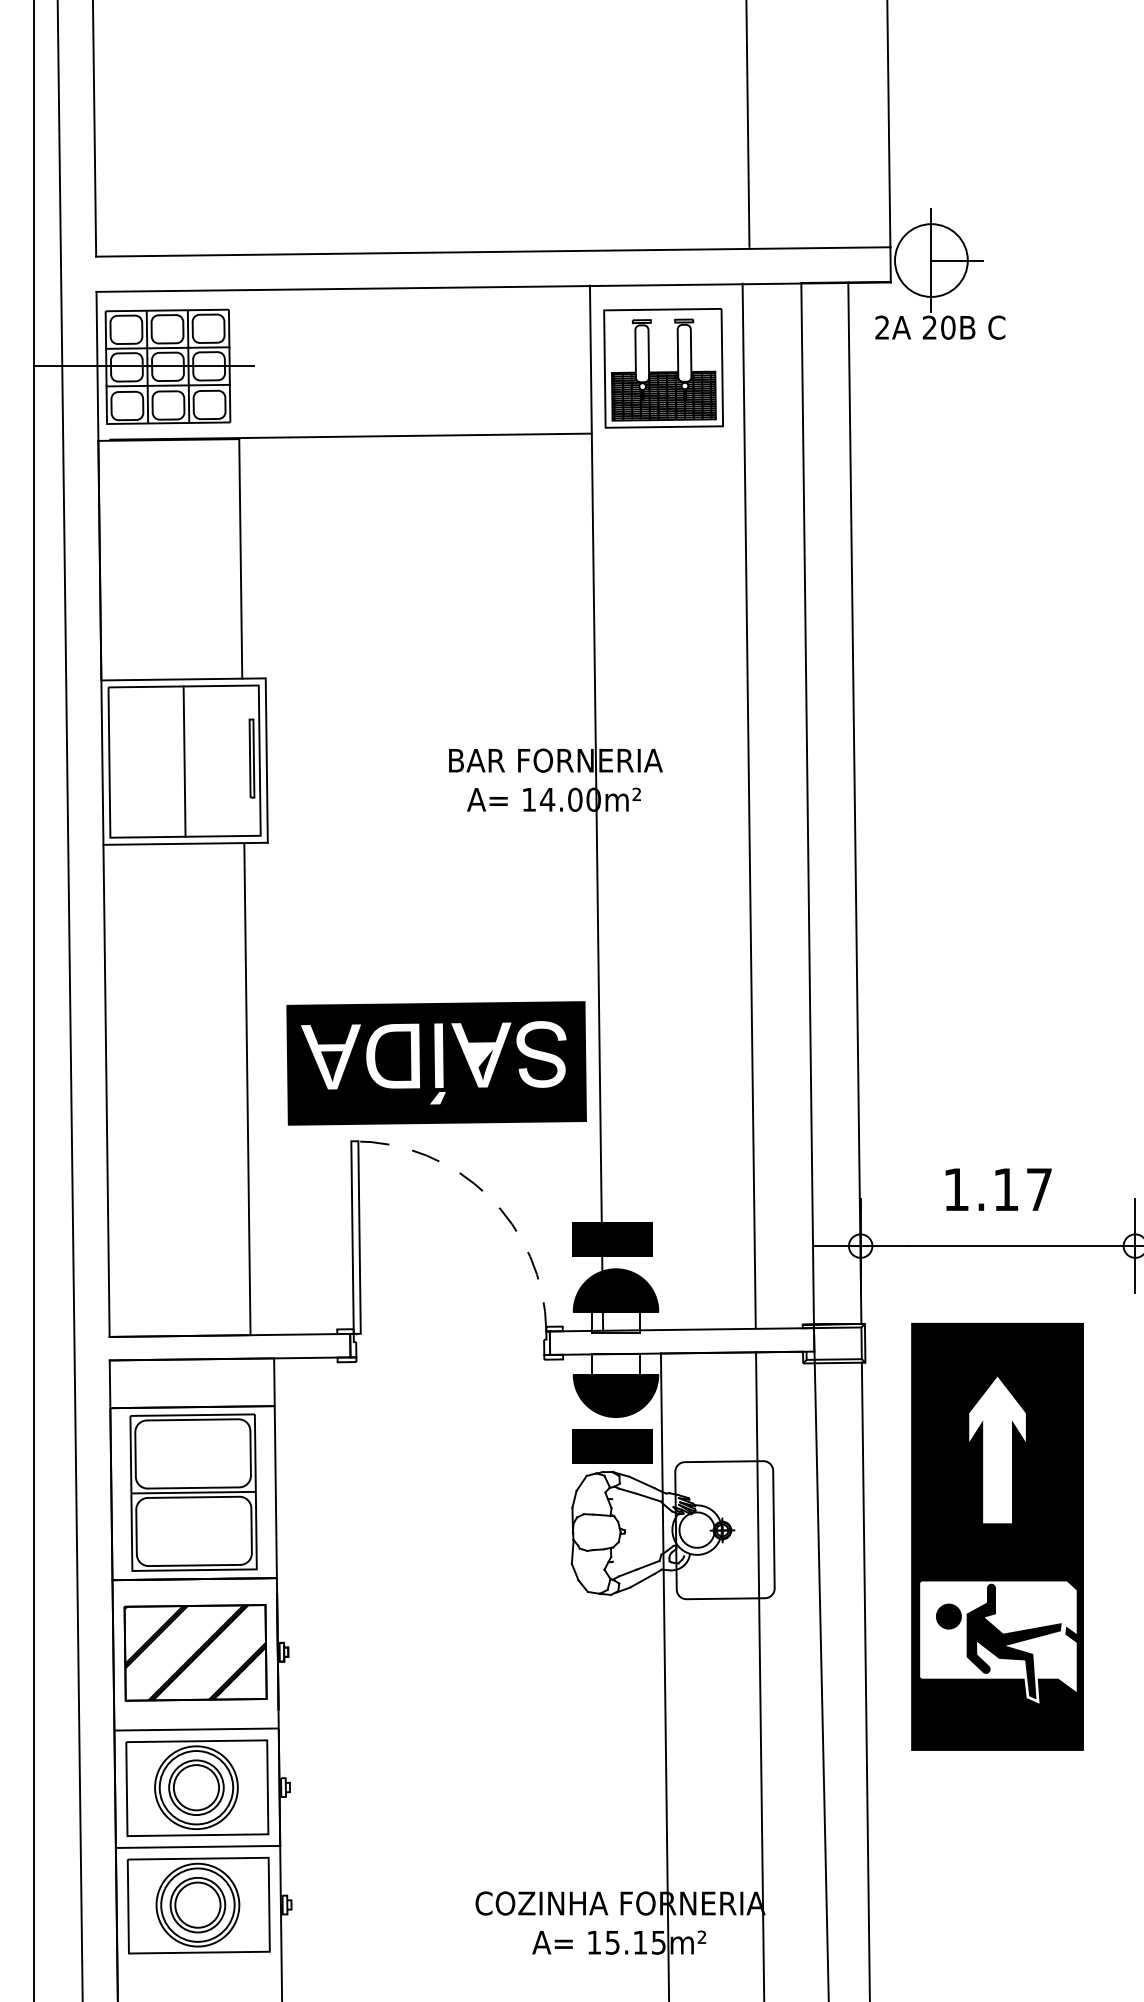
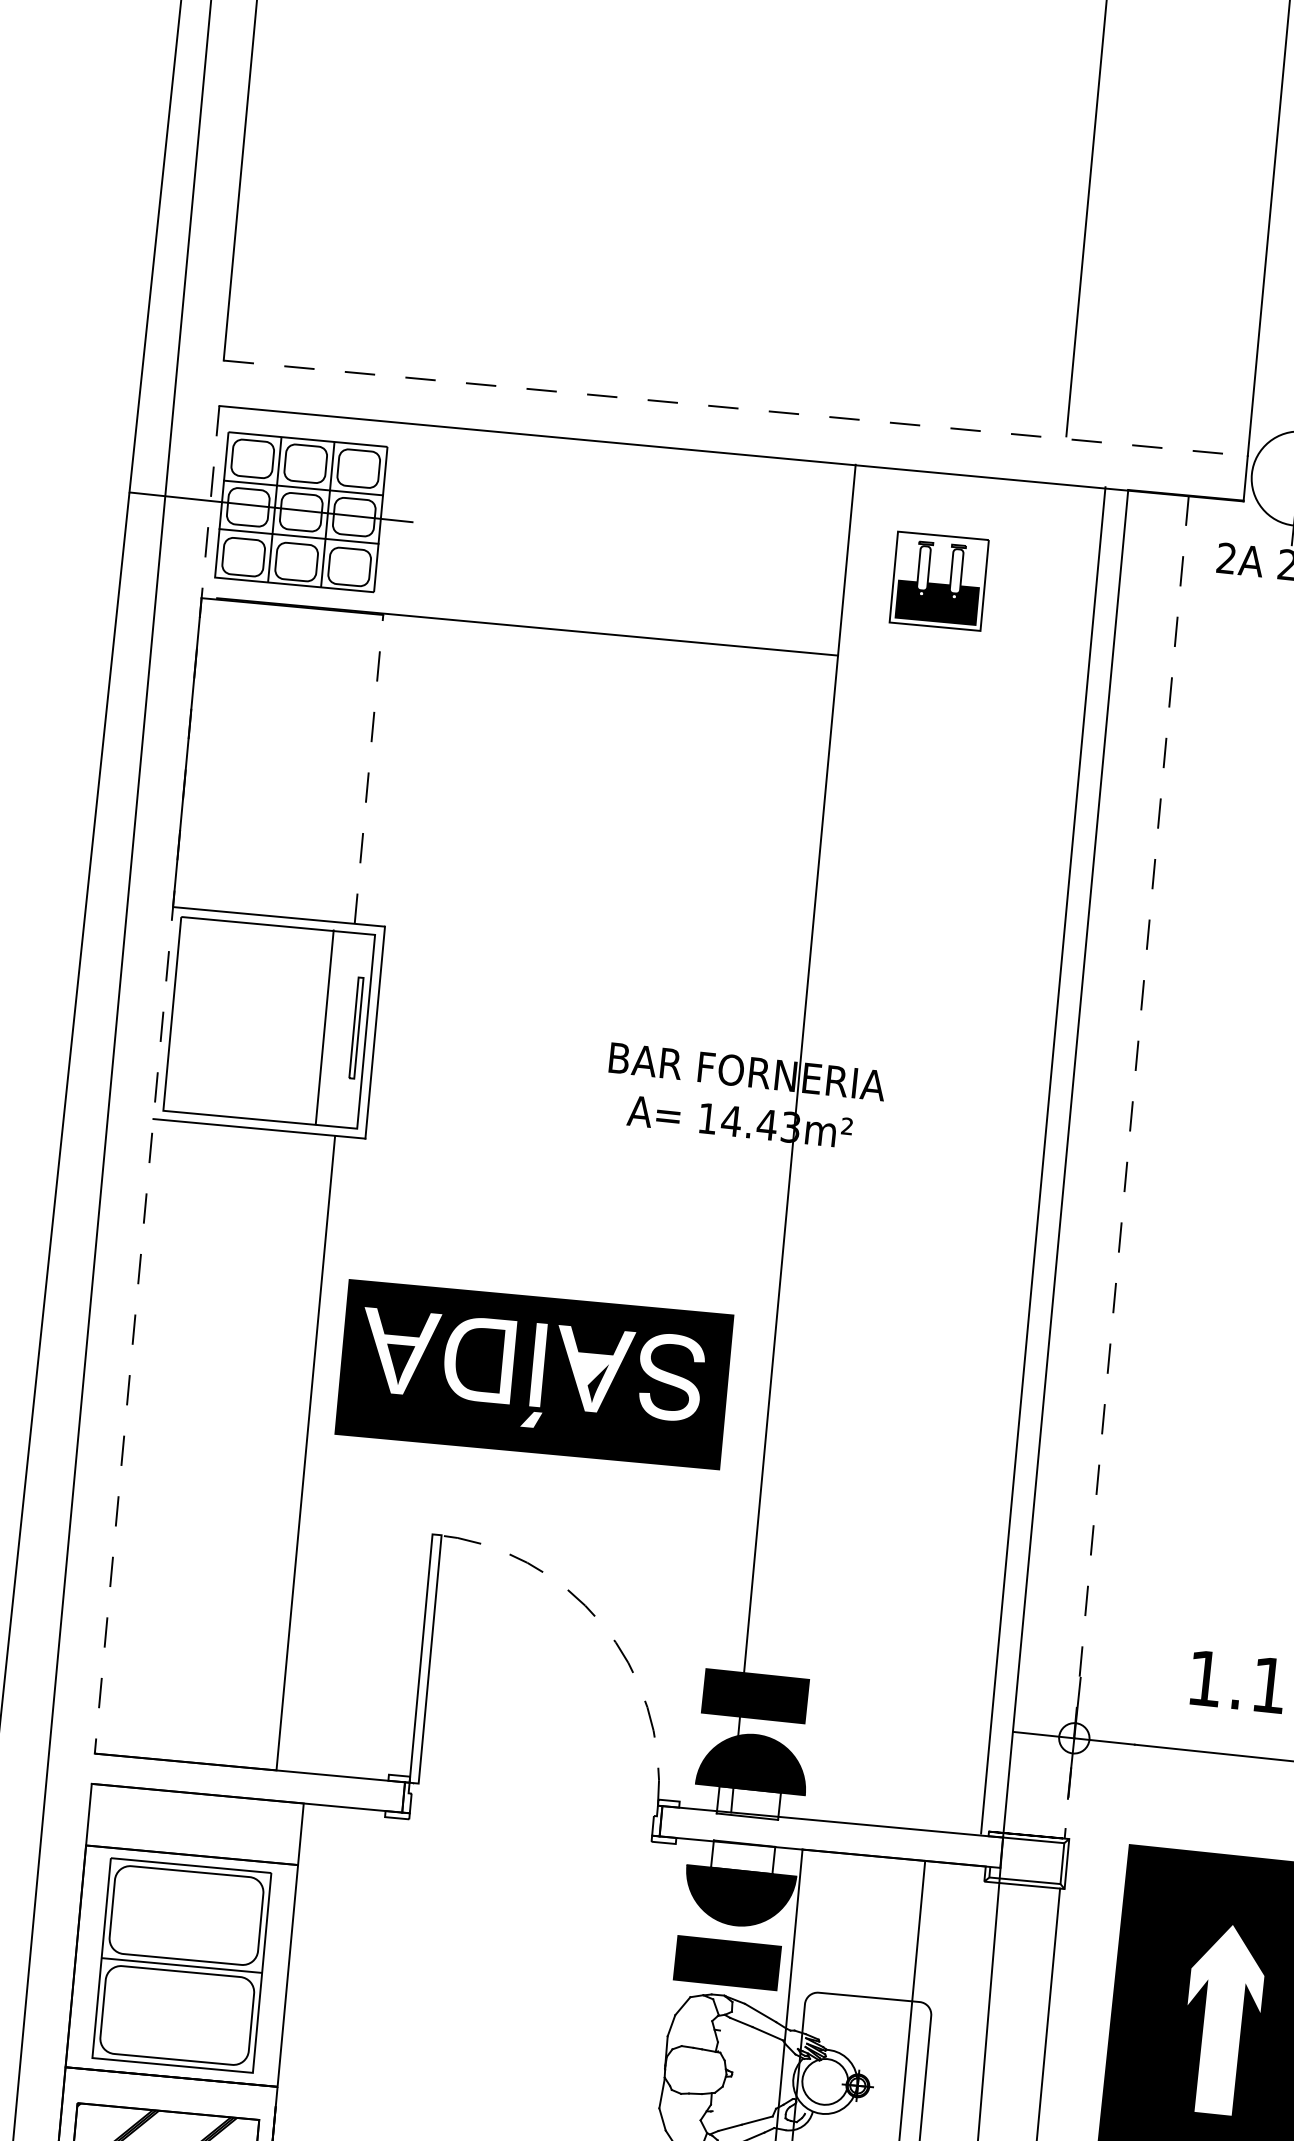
line: (493, 251) -> (736, 407), solid -> dashed
part: (663, 368) -> (939, 581), size x0.6
line: (240, 558) -> (368, 768), solid -> dashed
line: (184, 761) -> (324, 1027), moved
text: (583, 799) -> (777, 1125), 14.00m² -> 14.43m²
line: (854, 803) -> (1126, 1167), solid -> dashed
line: (748, 805) -> (1042, 1159), moved
line: (103, 814) -> (157, 1079), solid -> dashed
part: (436, 1063) -> (534, 1374), moved

